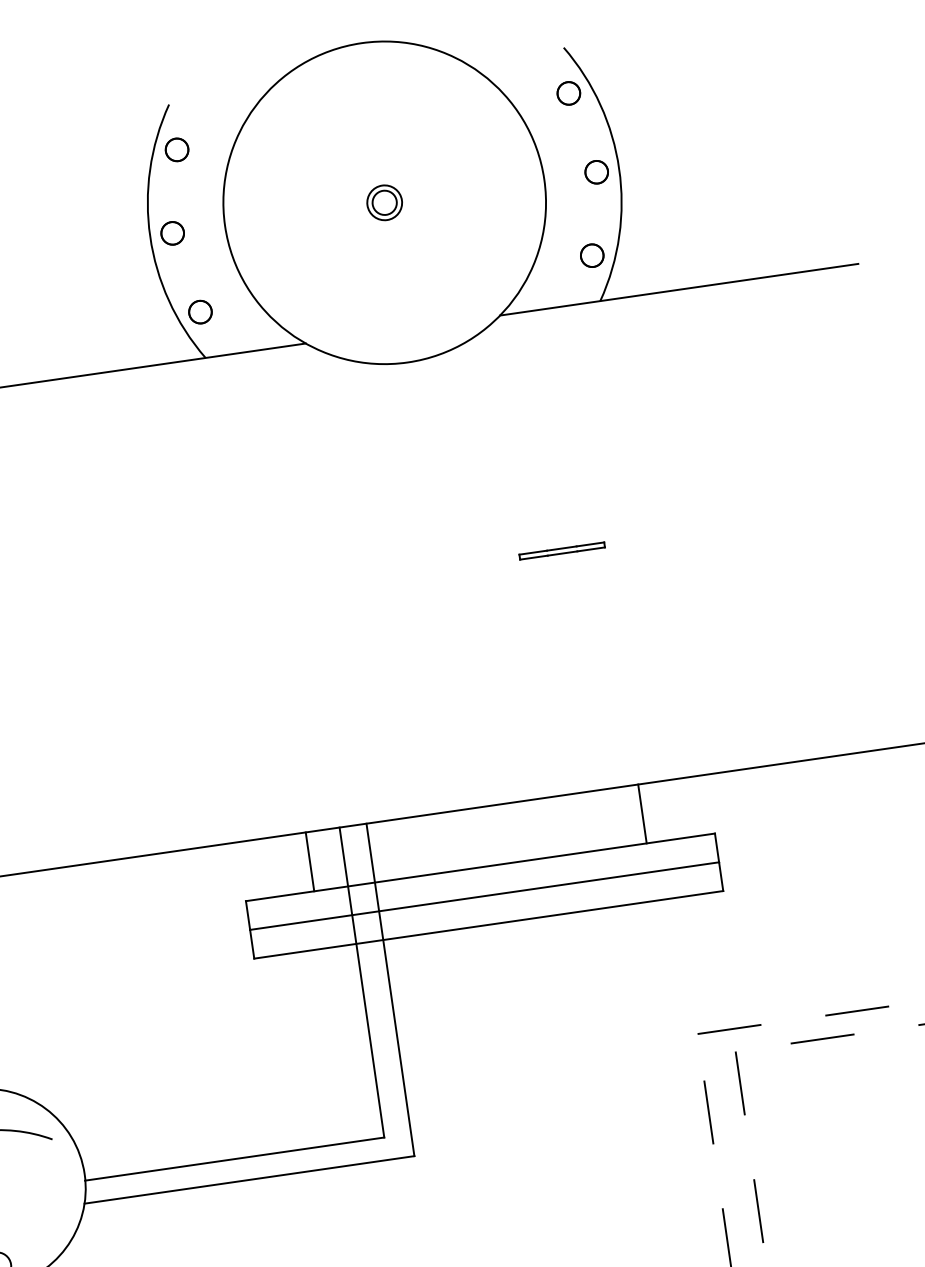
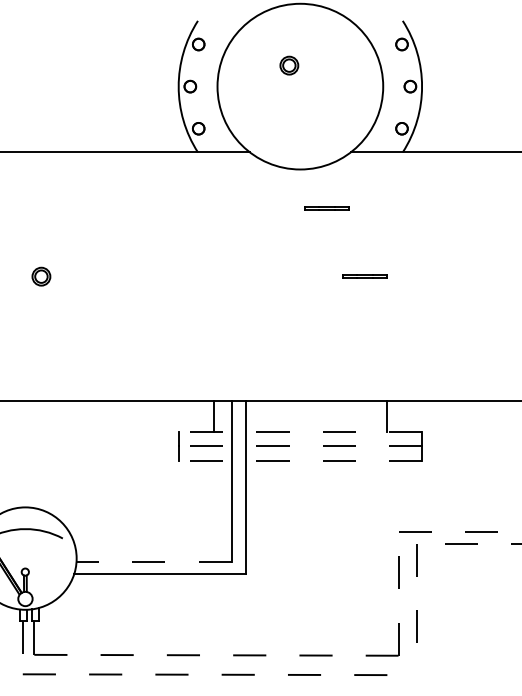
part: (384, 202) -> (289, 65), moved
line: (468, 428) -> (326, 207), added
line: (480, 867) -> (300, 431), solid -> dashed
line: (484, 896) -> (300, 446), solid -> dashed
line: (489, 925) -> (300, 461), solid -> dashed
line: (235, 1158) -> (154, 561), solid -> dashed

